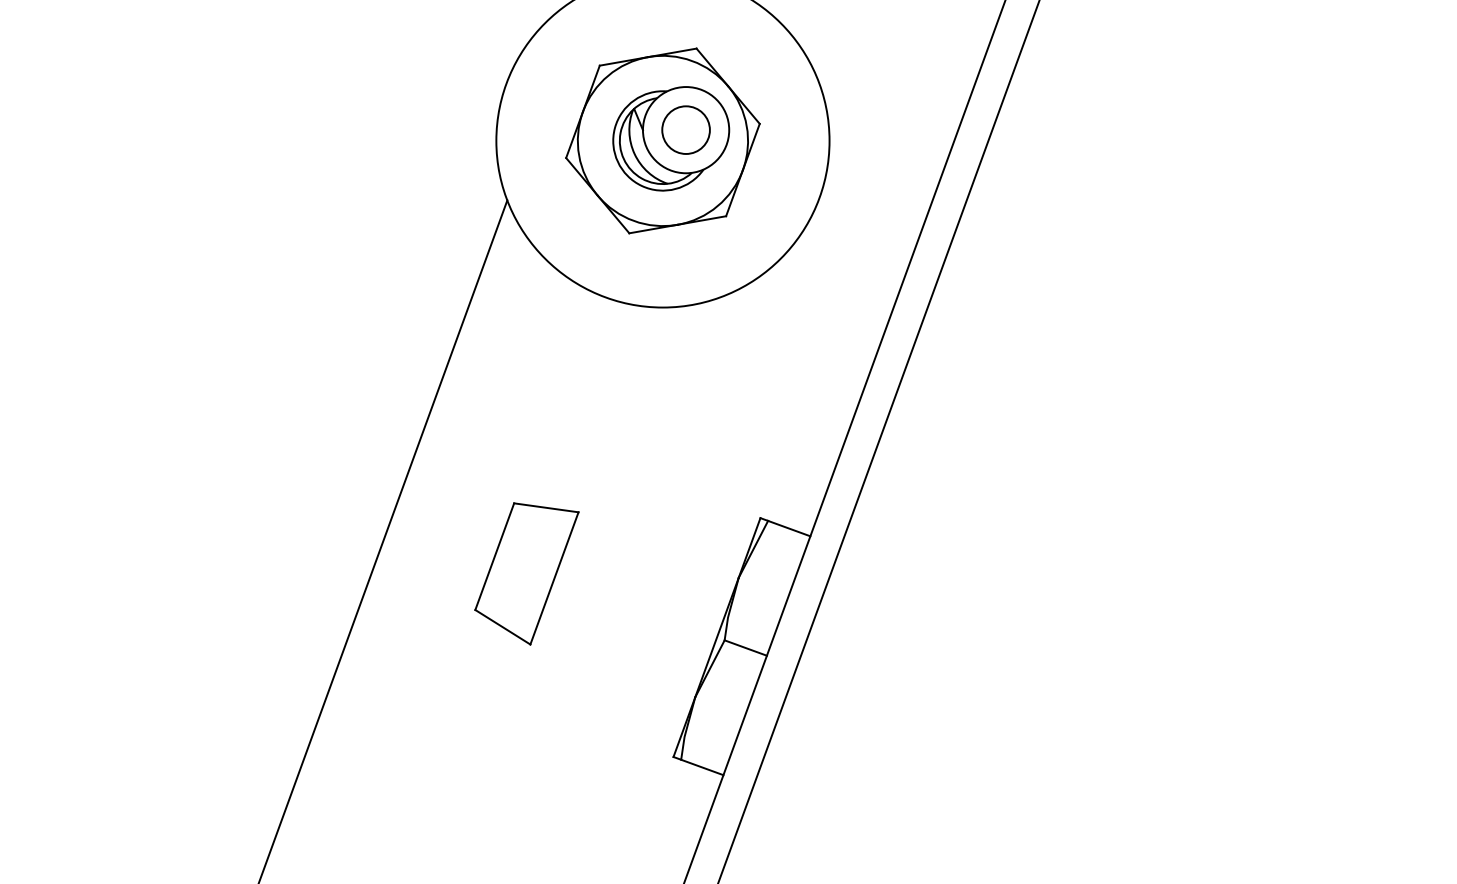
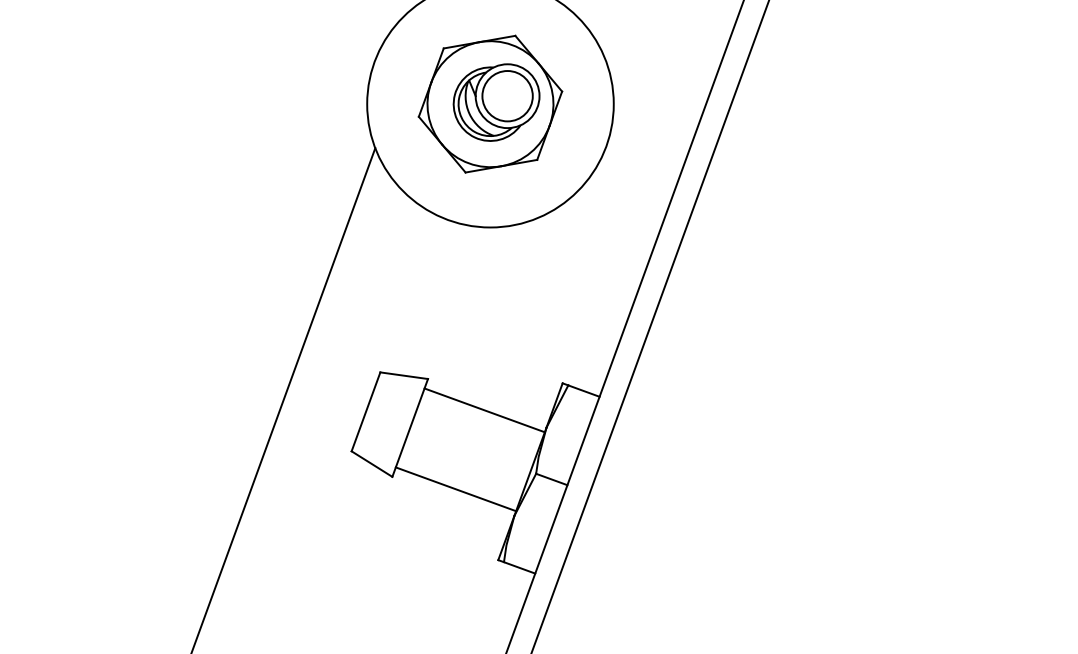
circle: (686, 130) -> (507, 96), size x1.43
line: (654, 554) -> (484, 410), added
line: (616, 660) -> (456, 488), added

